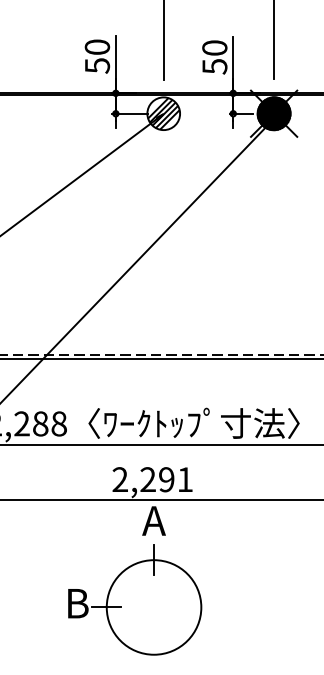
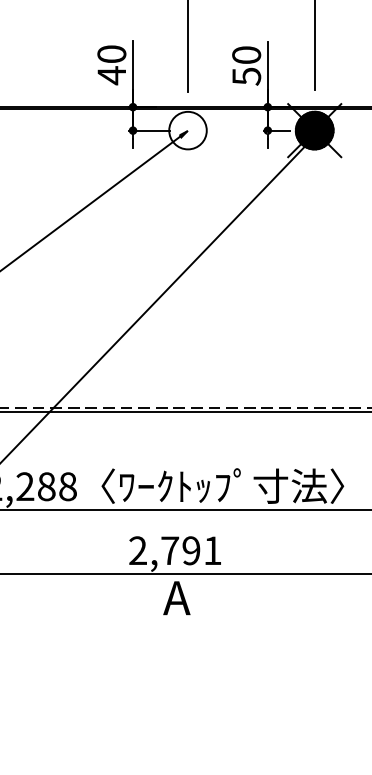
text: (97, 65) -> (111, 75), 50 -> 40
hatch: (163, 113) -> (187, 130), removed
text: (147, 479) -> (169, 550), 2,291 -> 2,791
part: (135, 599) -> (155, 688), removed

